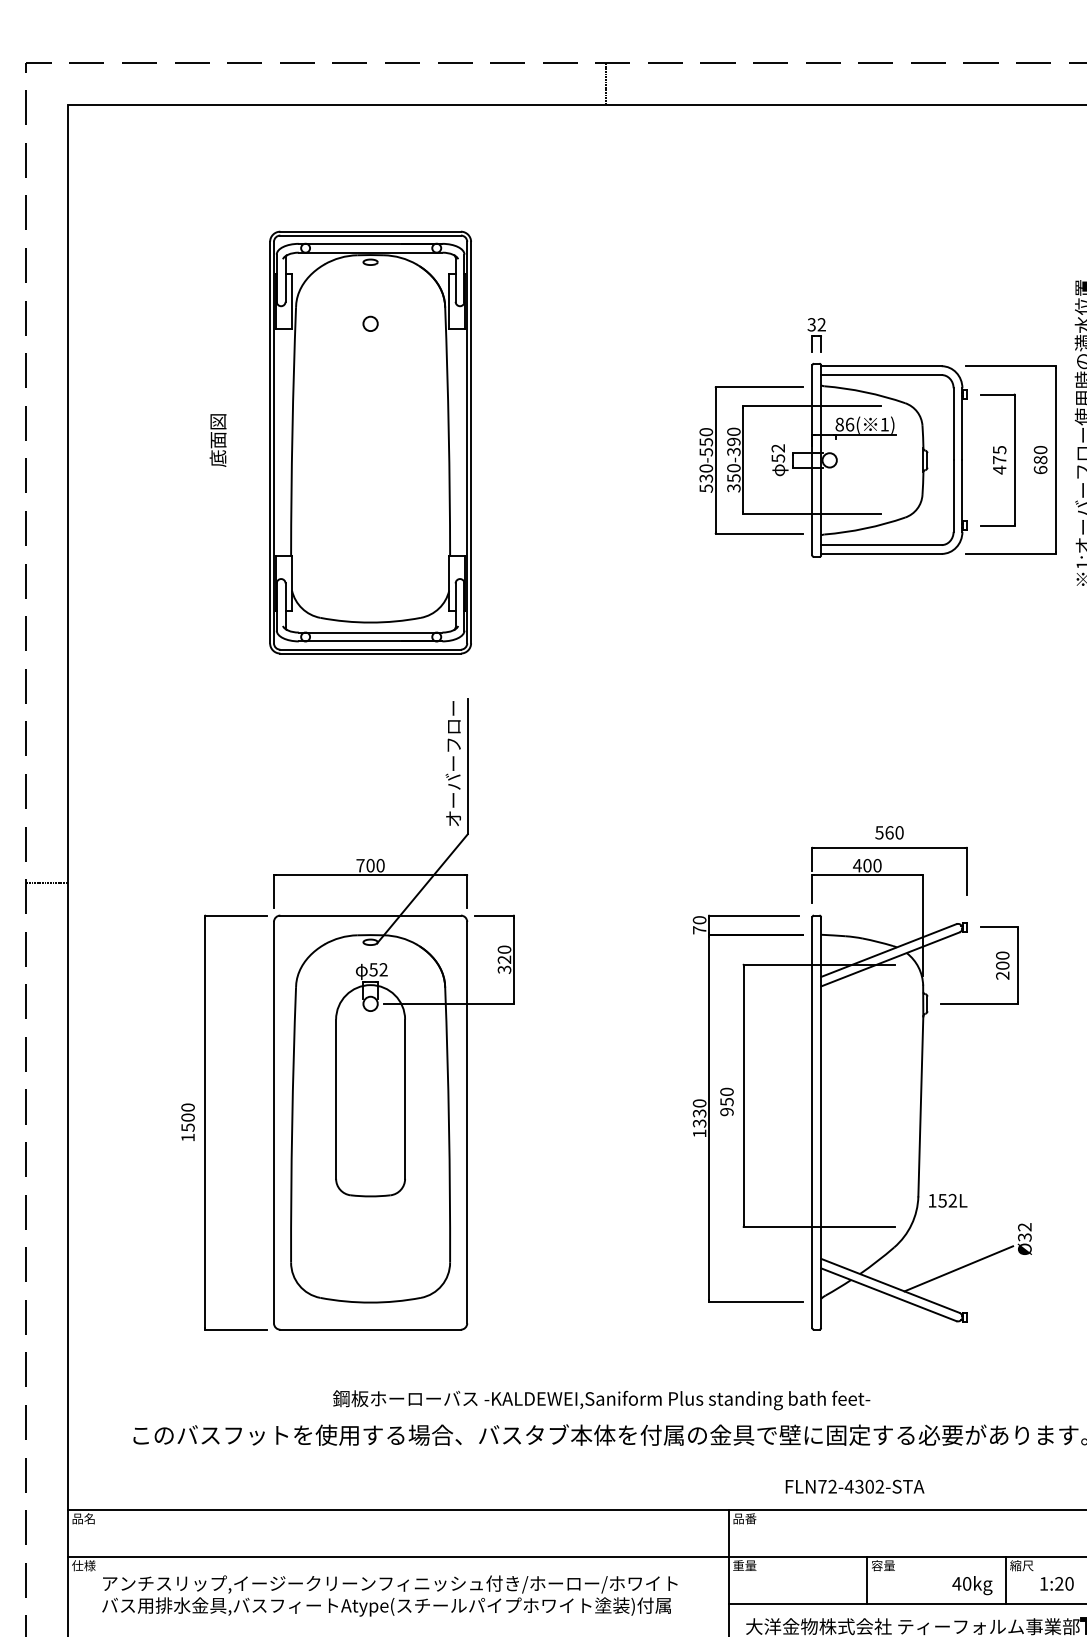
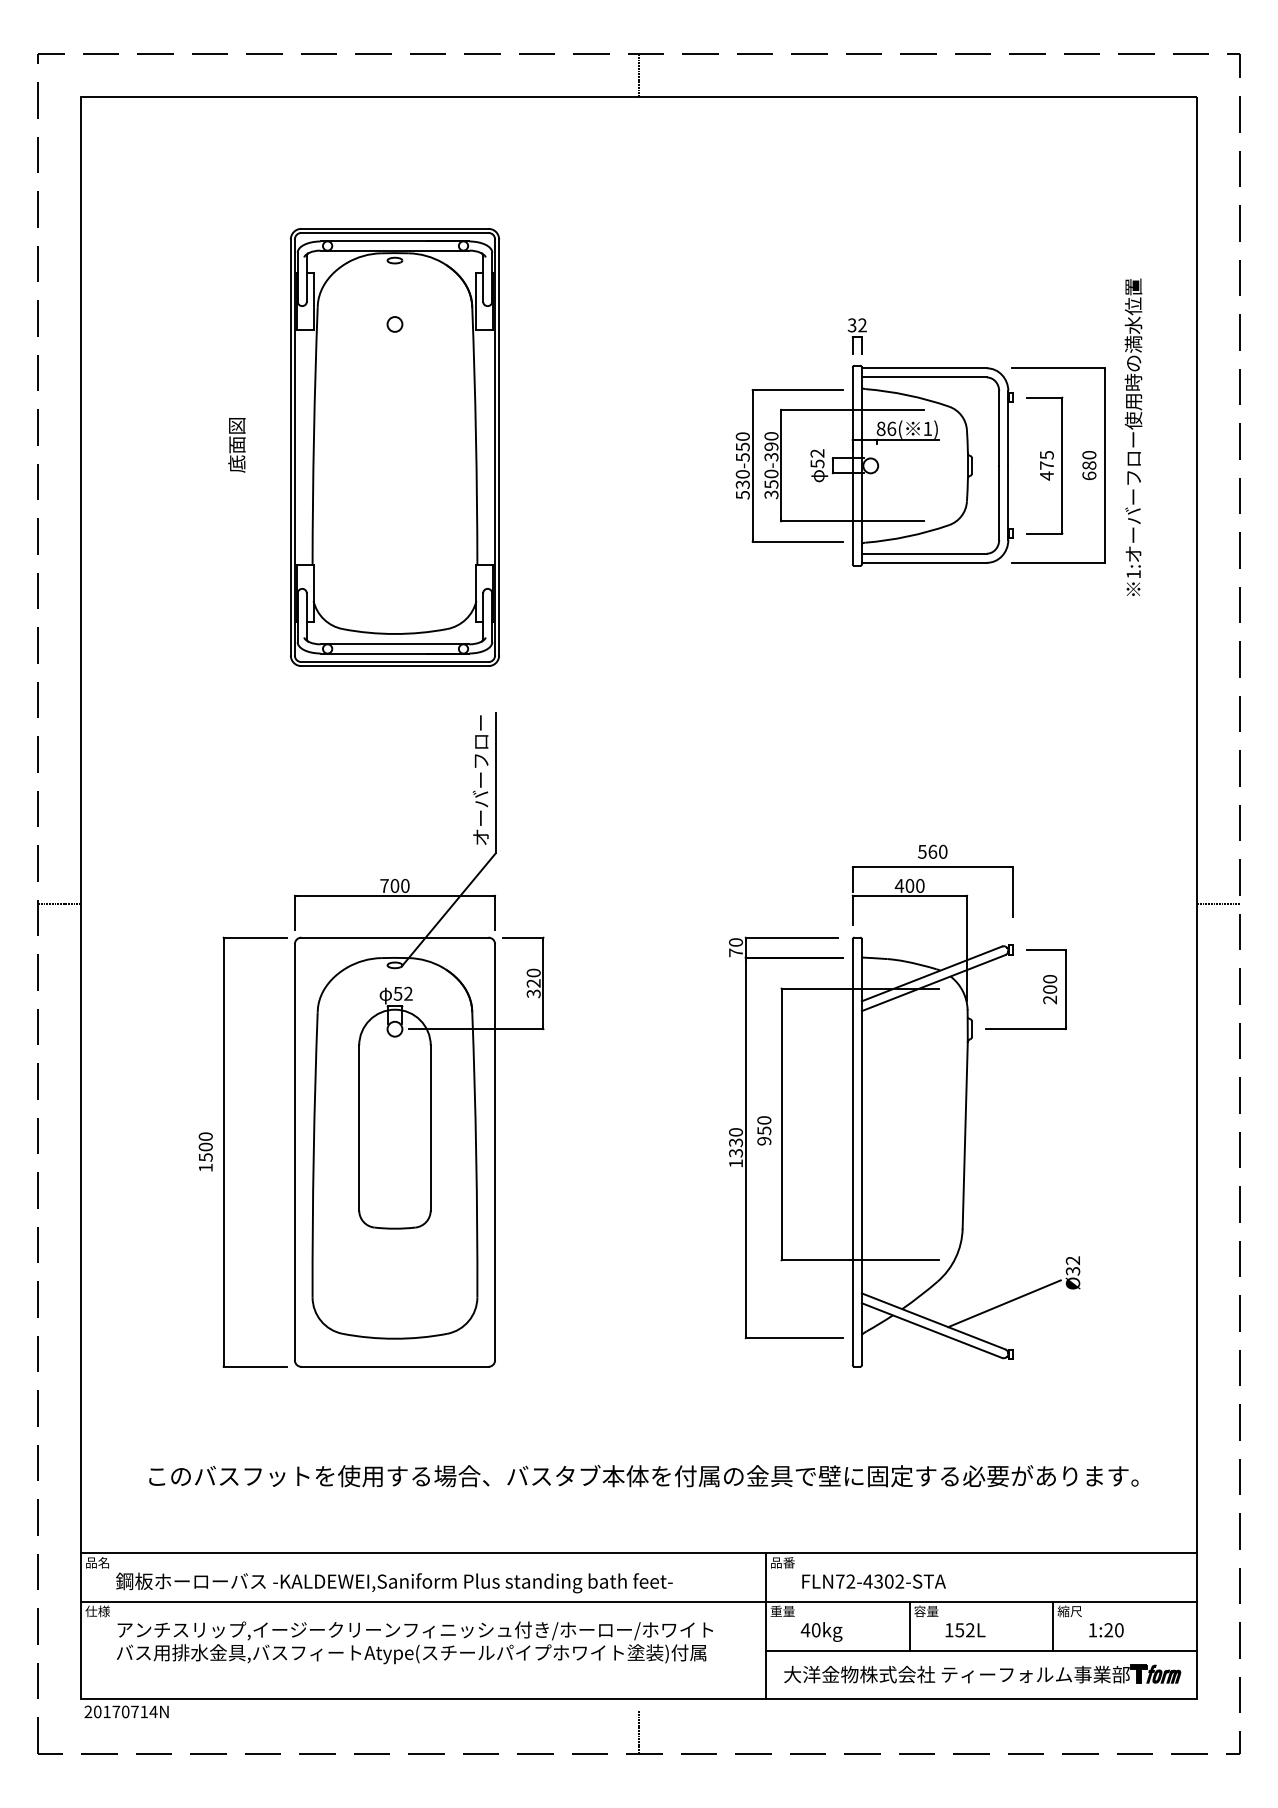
text: (948, 1201) -> (965, 1630), moved
text: (601, 1399) -> (394, 1582), moved
text: (854, 1486) -> (873, 1581), moved
text: (972, 1585) -> (821, 1631), moved

